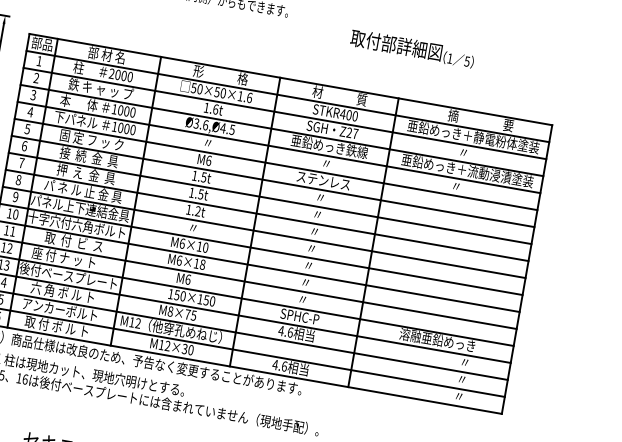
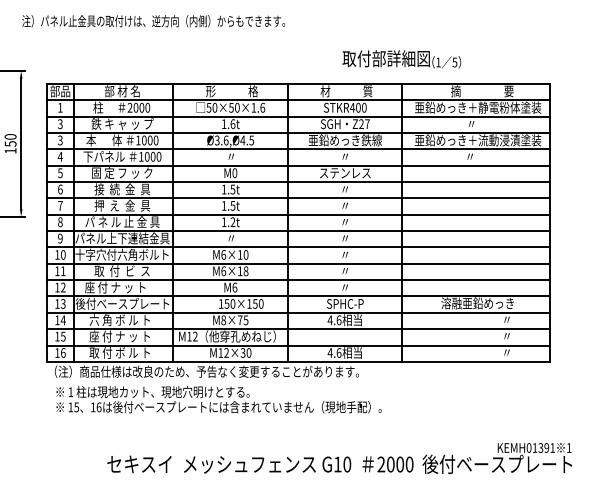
text: (412, 48) -> (401, 59), moved
text: (36, 78) -> (60, 124), 2 -> 3
text: (208, 159) -> (234, 172), M6 -> M0
text: (59, 309) -> (119, 336), アンカーボルト -> 座 付 ナ ッ ト

